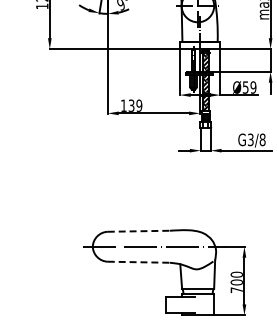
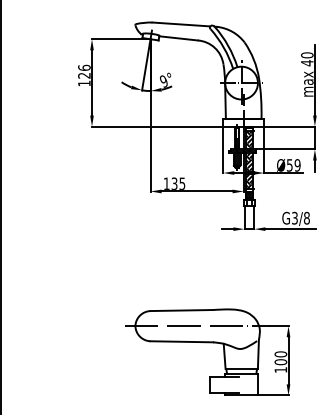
text: (139, 105) -> (182, 183), 139 -> 135
line: (139, 231) -> (182, 310), dashed -> solid
line: (139, 261) -> (182, 341), dashed -> solid
text: (236, 289) -> (280, 369), 700 -> 100

